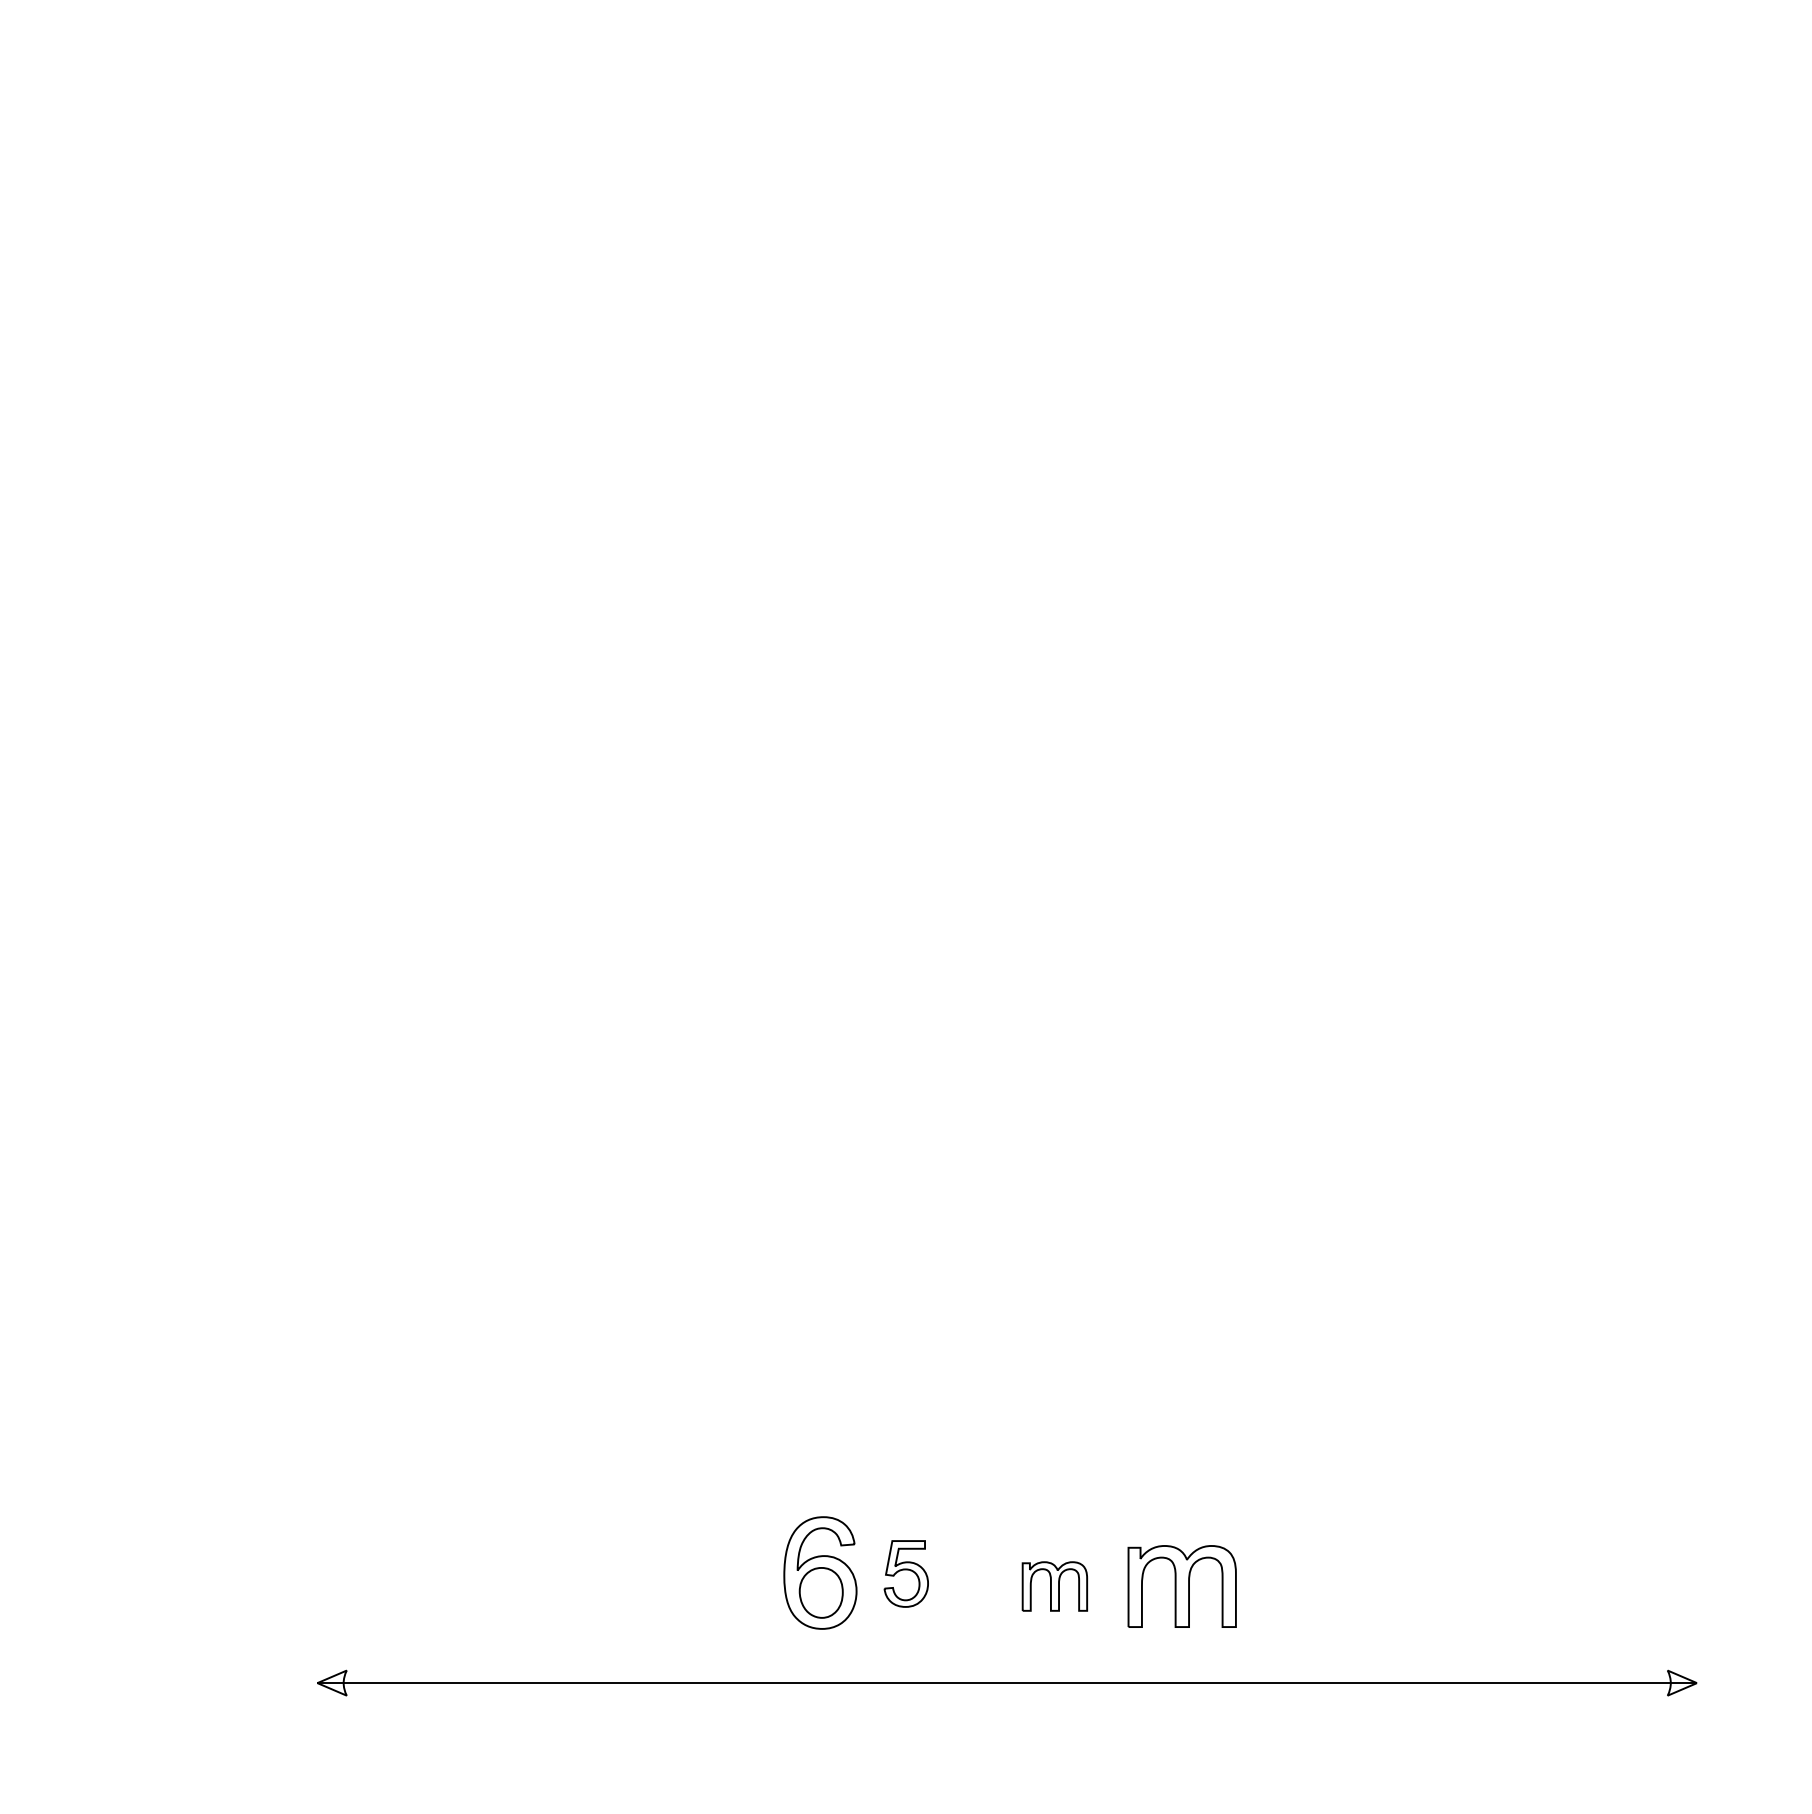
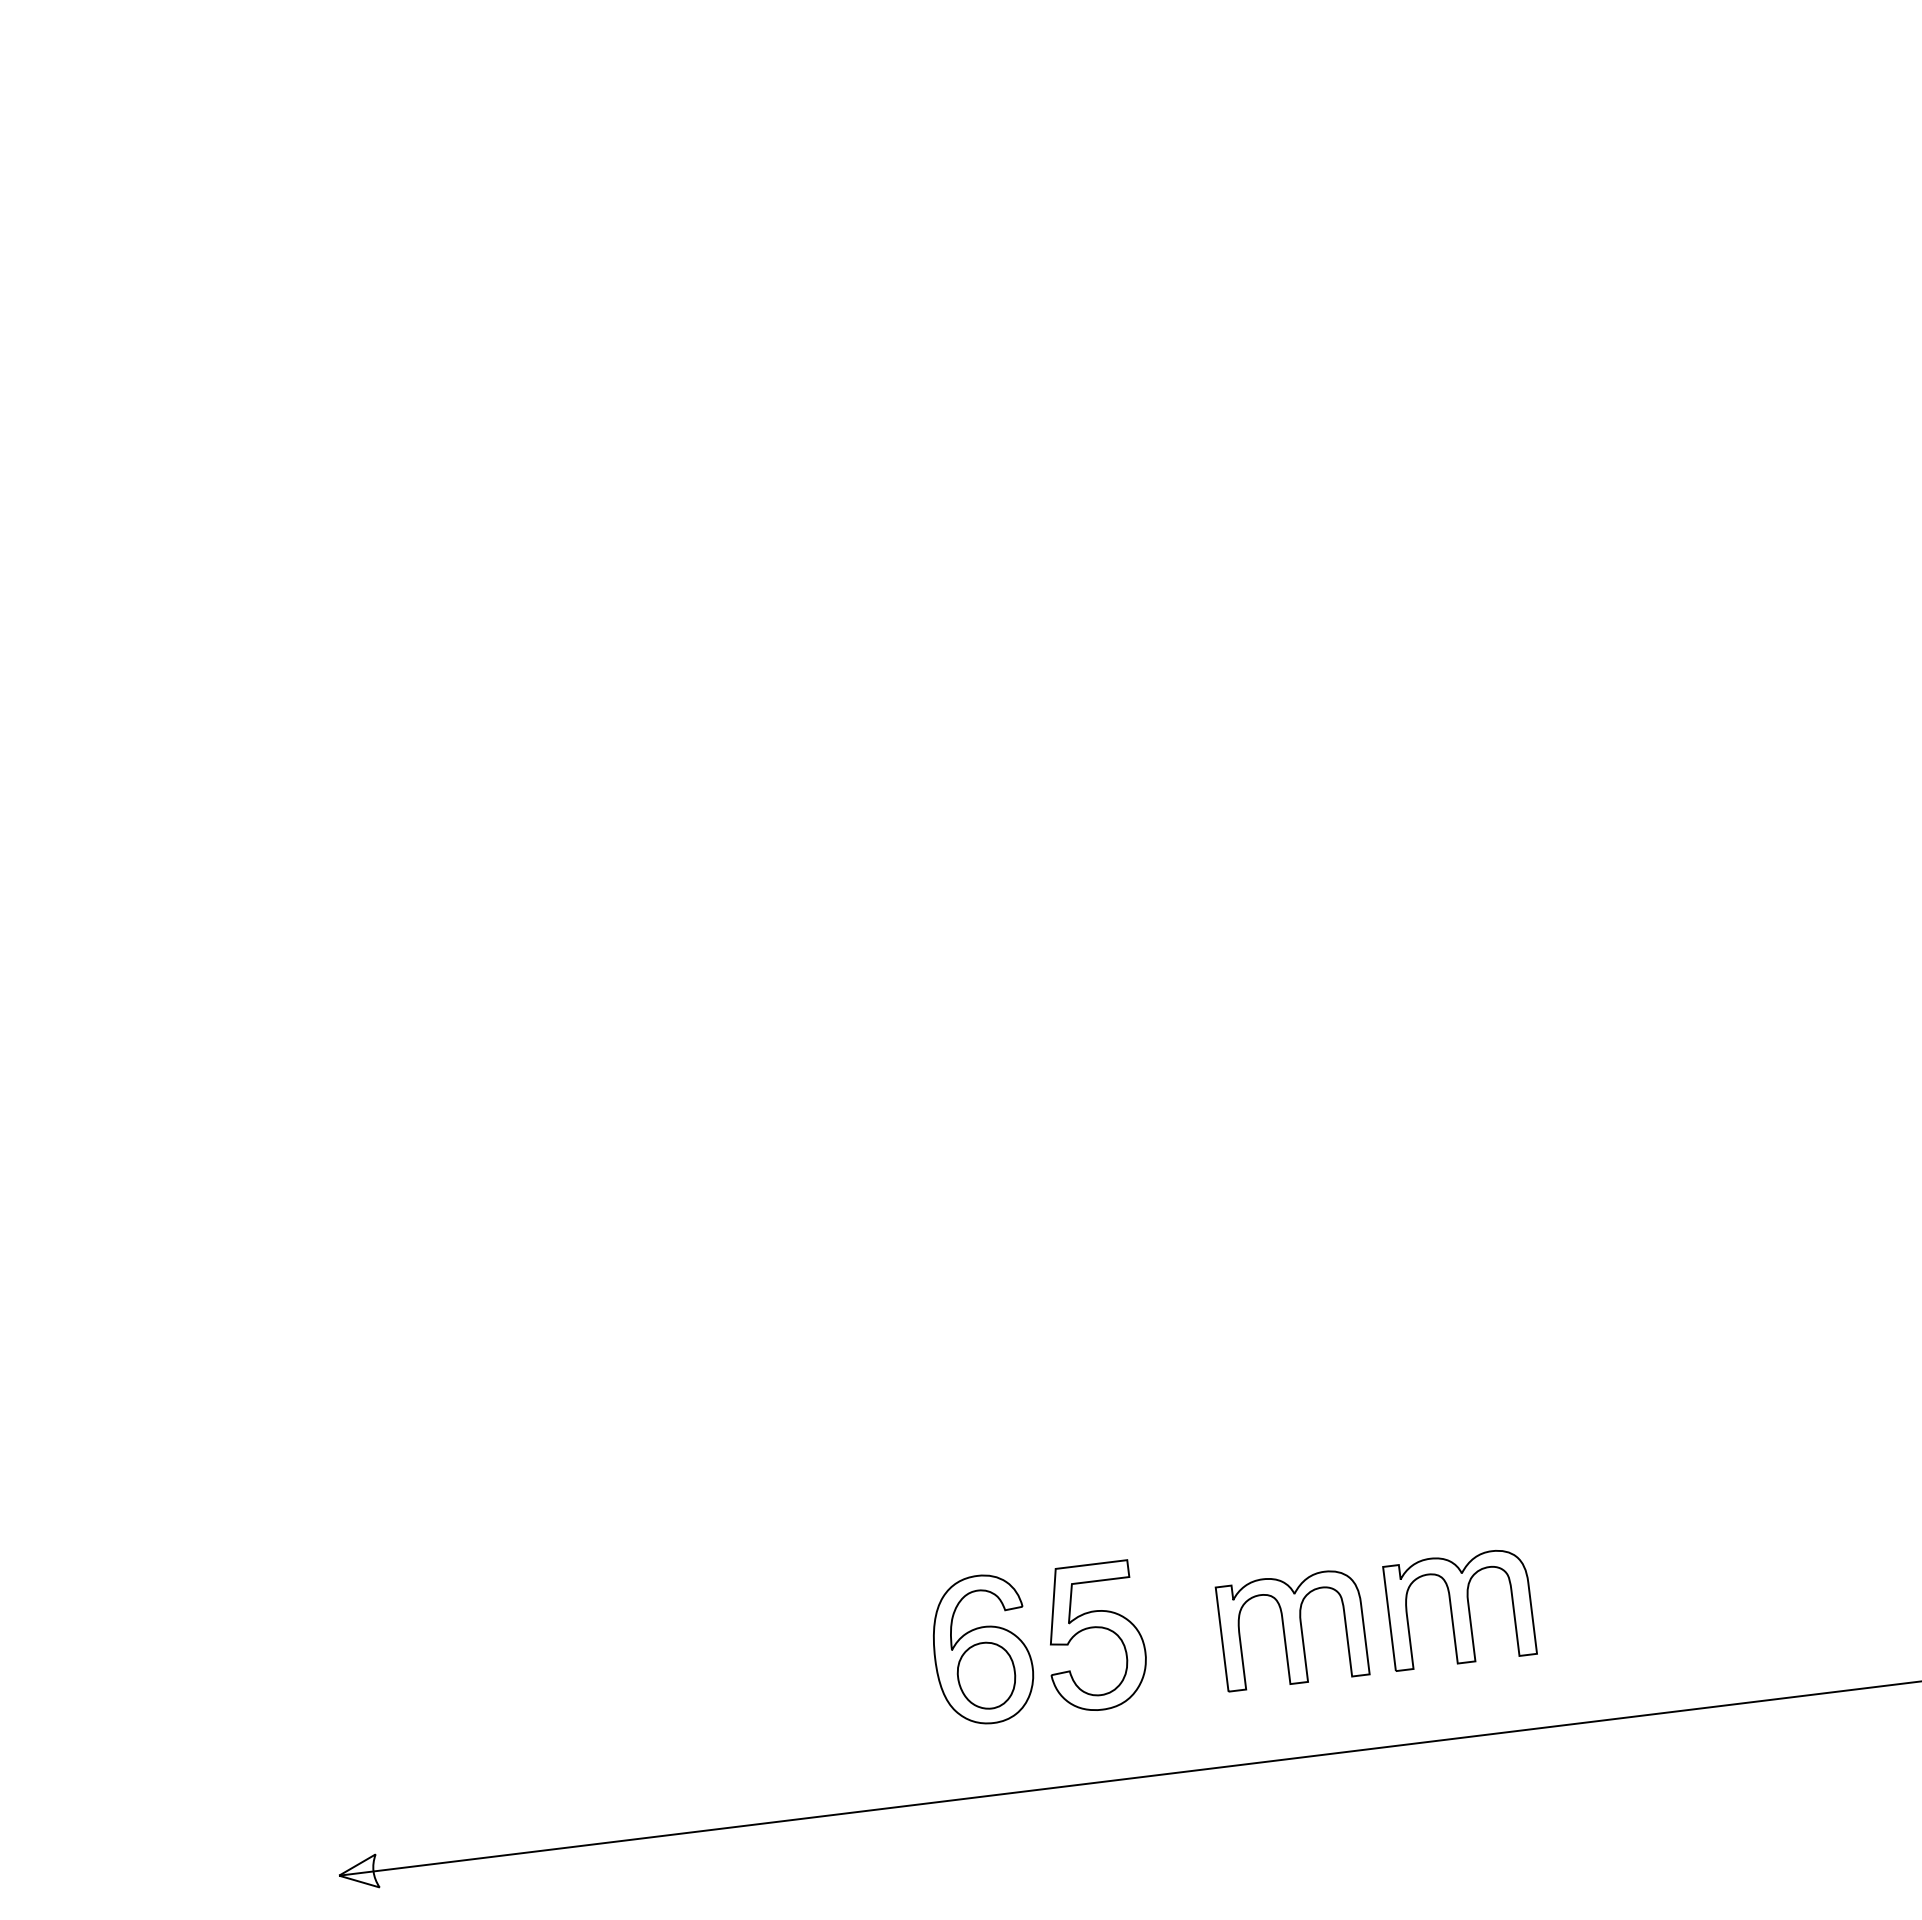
part: (906, 1573) -> (1095, 1636), size x1.67
part: (1054, 1586) -> (1292, 1629), size x1.67

